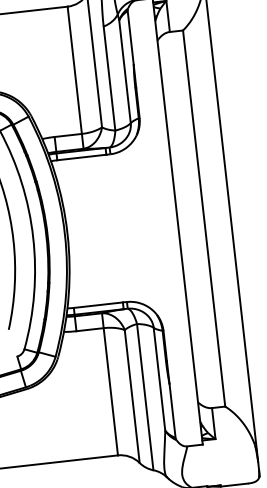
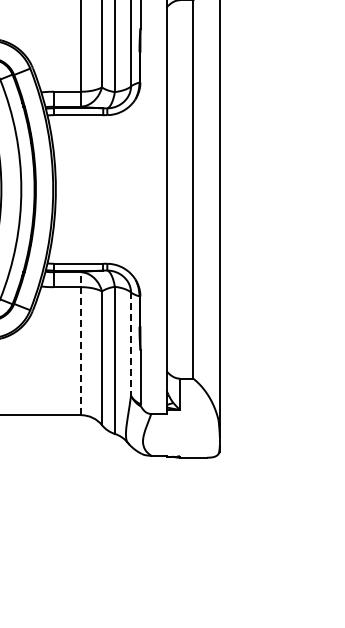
line: (159, 379) -> (131, 344), solid -> dashed
line: (110, 384) -> (81, 343), solid -> dashed

